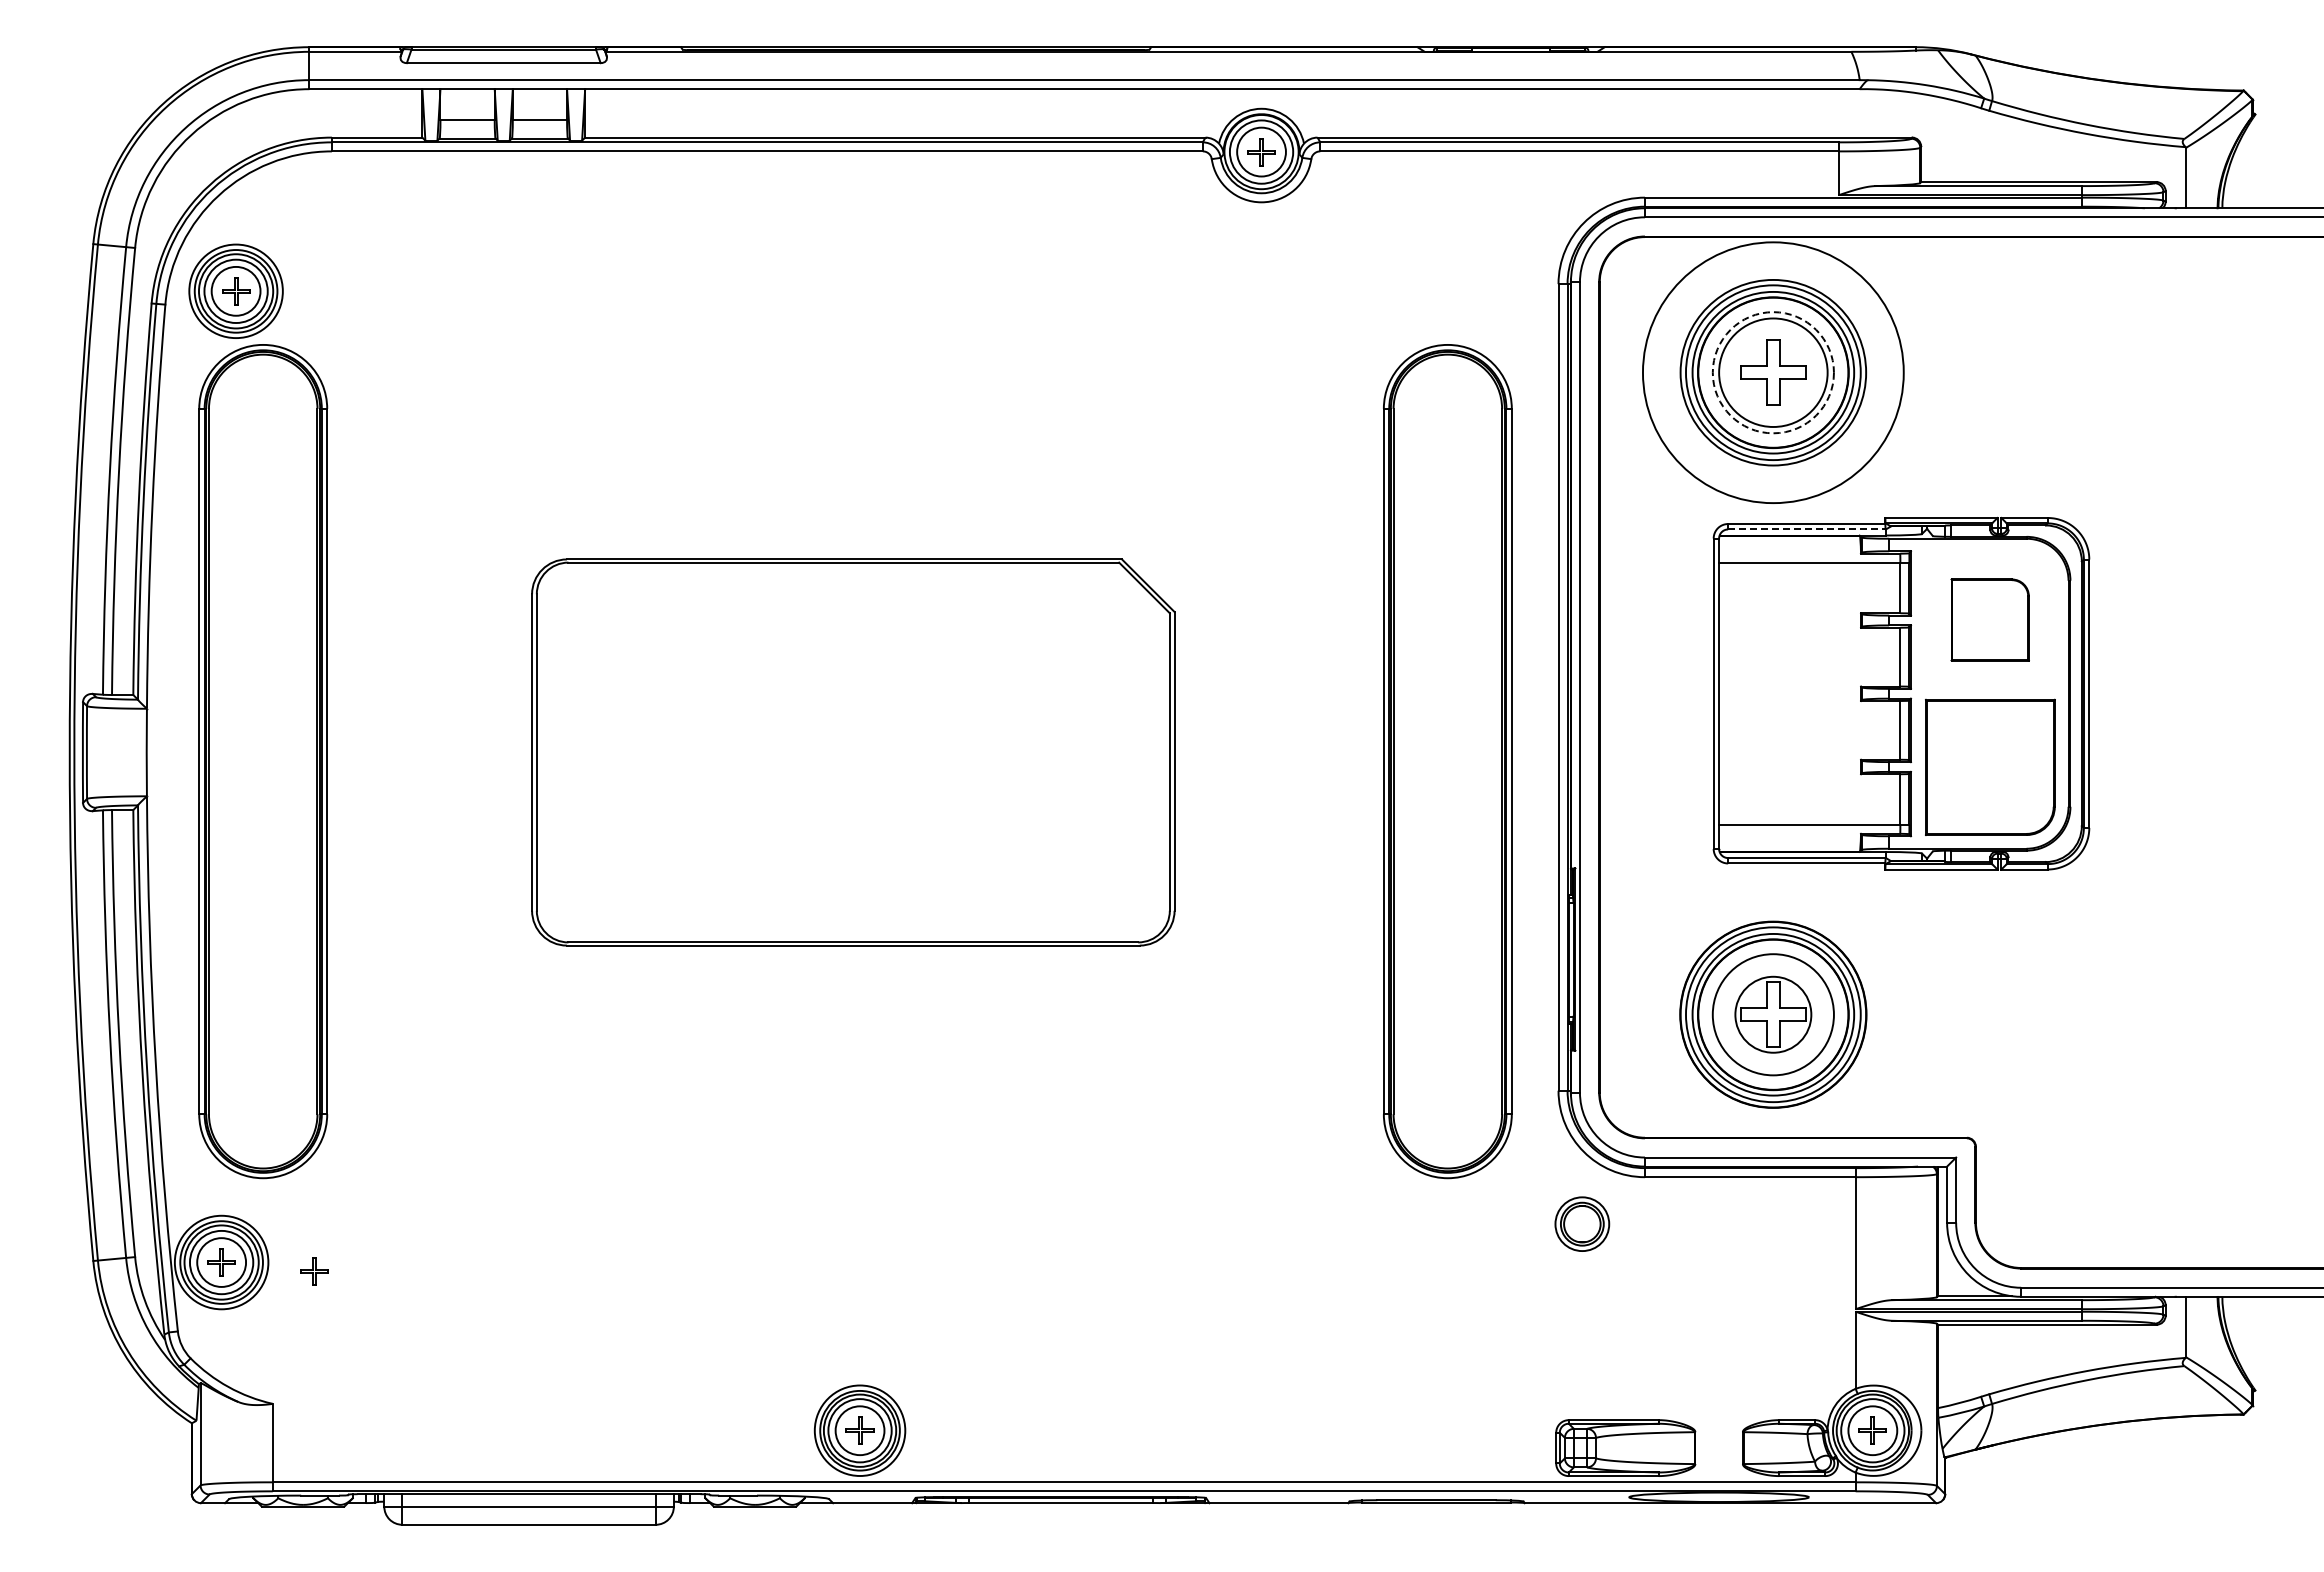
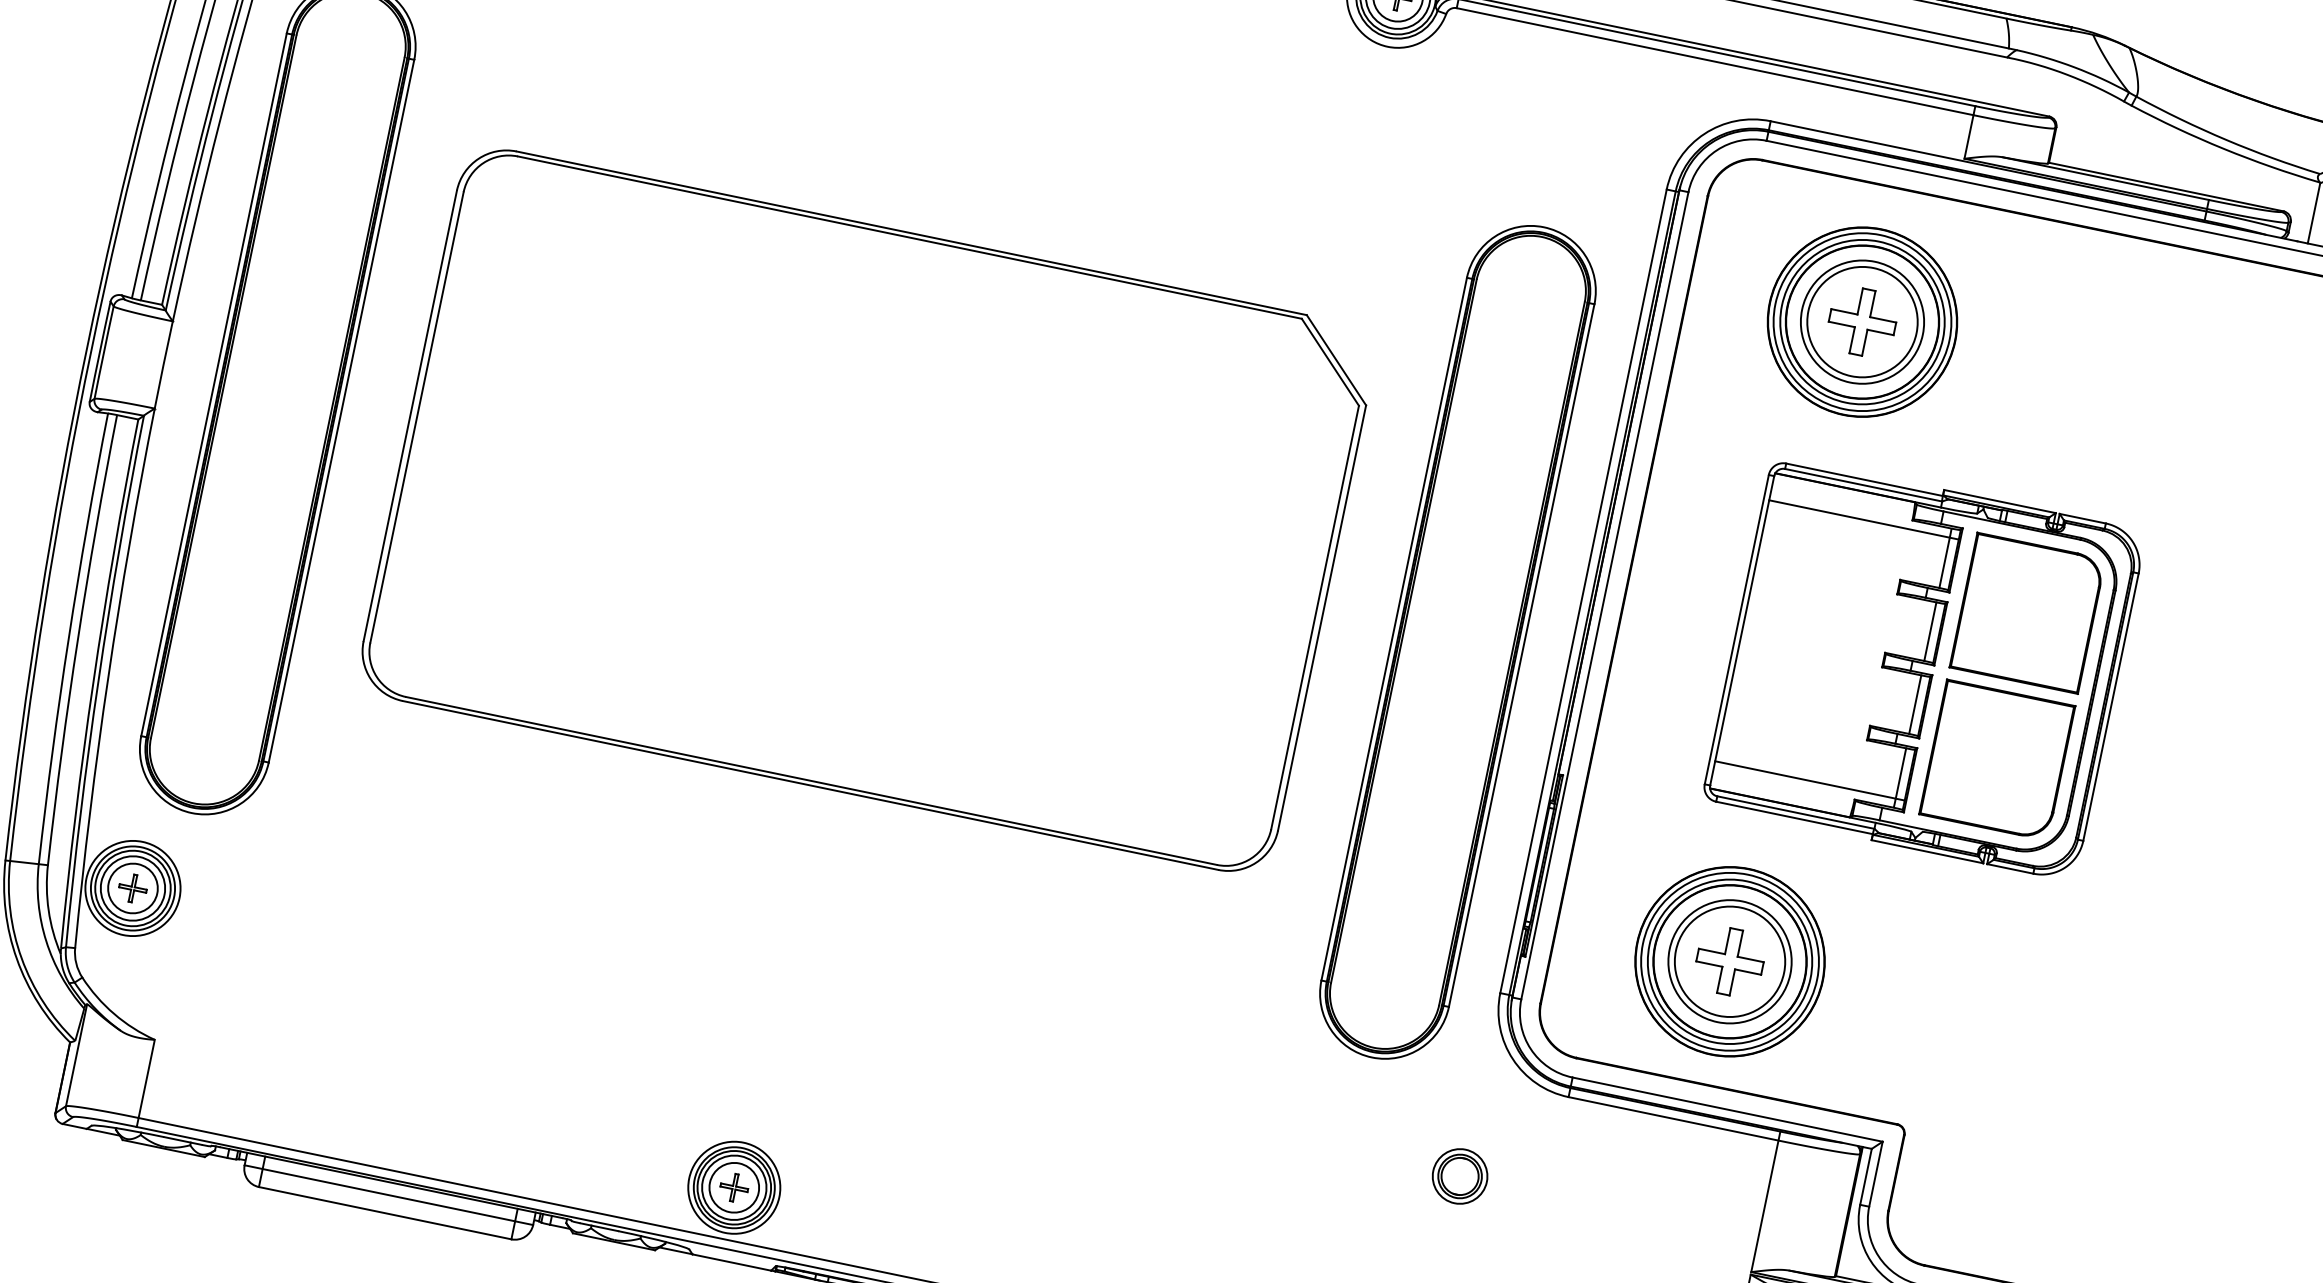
circle: (1772, 372) -> (1861, 321), dashed -> solid
circle: (1773, 372) -> (1862, 321), size x0.71
line: (1807, 529) -> (1864, 485), dashed -> solid
part: (1989, 619) -> (2026, 612), size x1.67
part: (853, 752) -> (867, 510), size x1.43
circle: (1773, 1014) -> (1730, 961), size x1.43
part: (1582, 1223) -> (1460, 1175), moved
part: (314, 1271) -> (223, 916), removed

